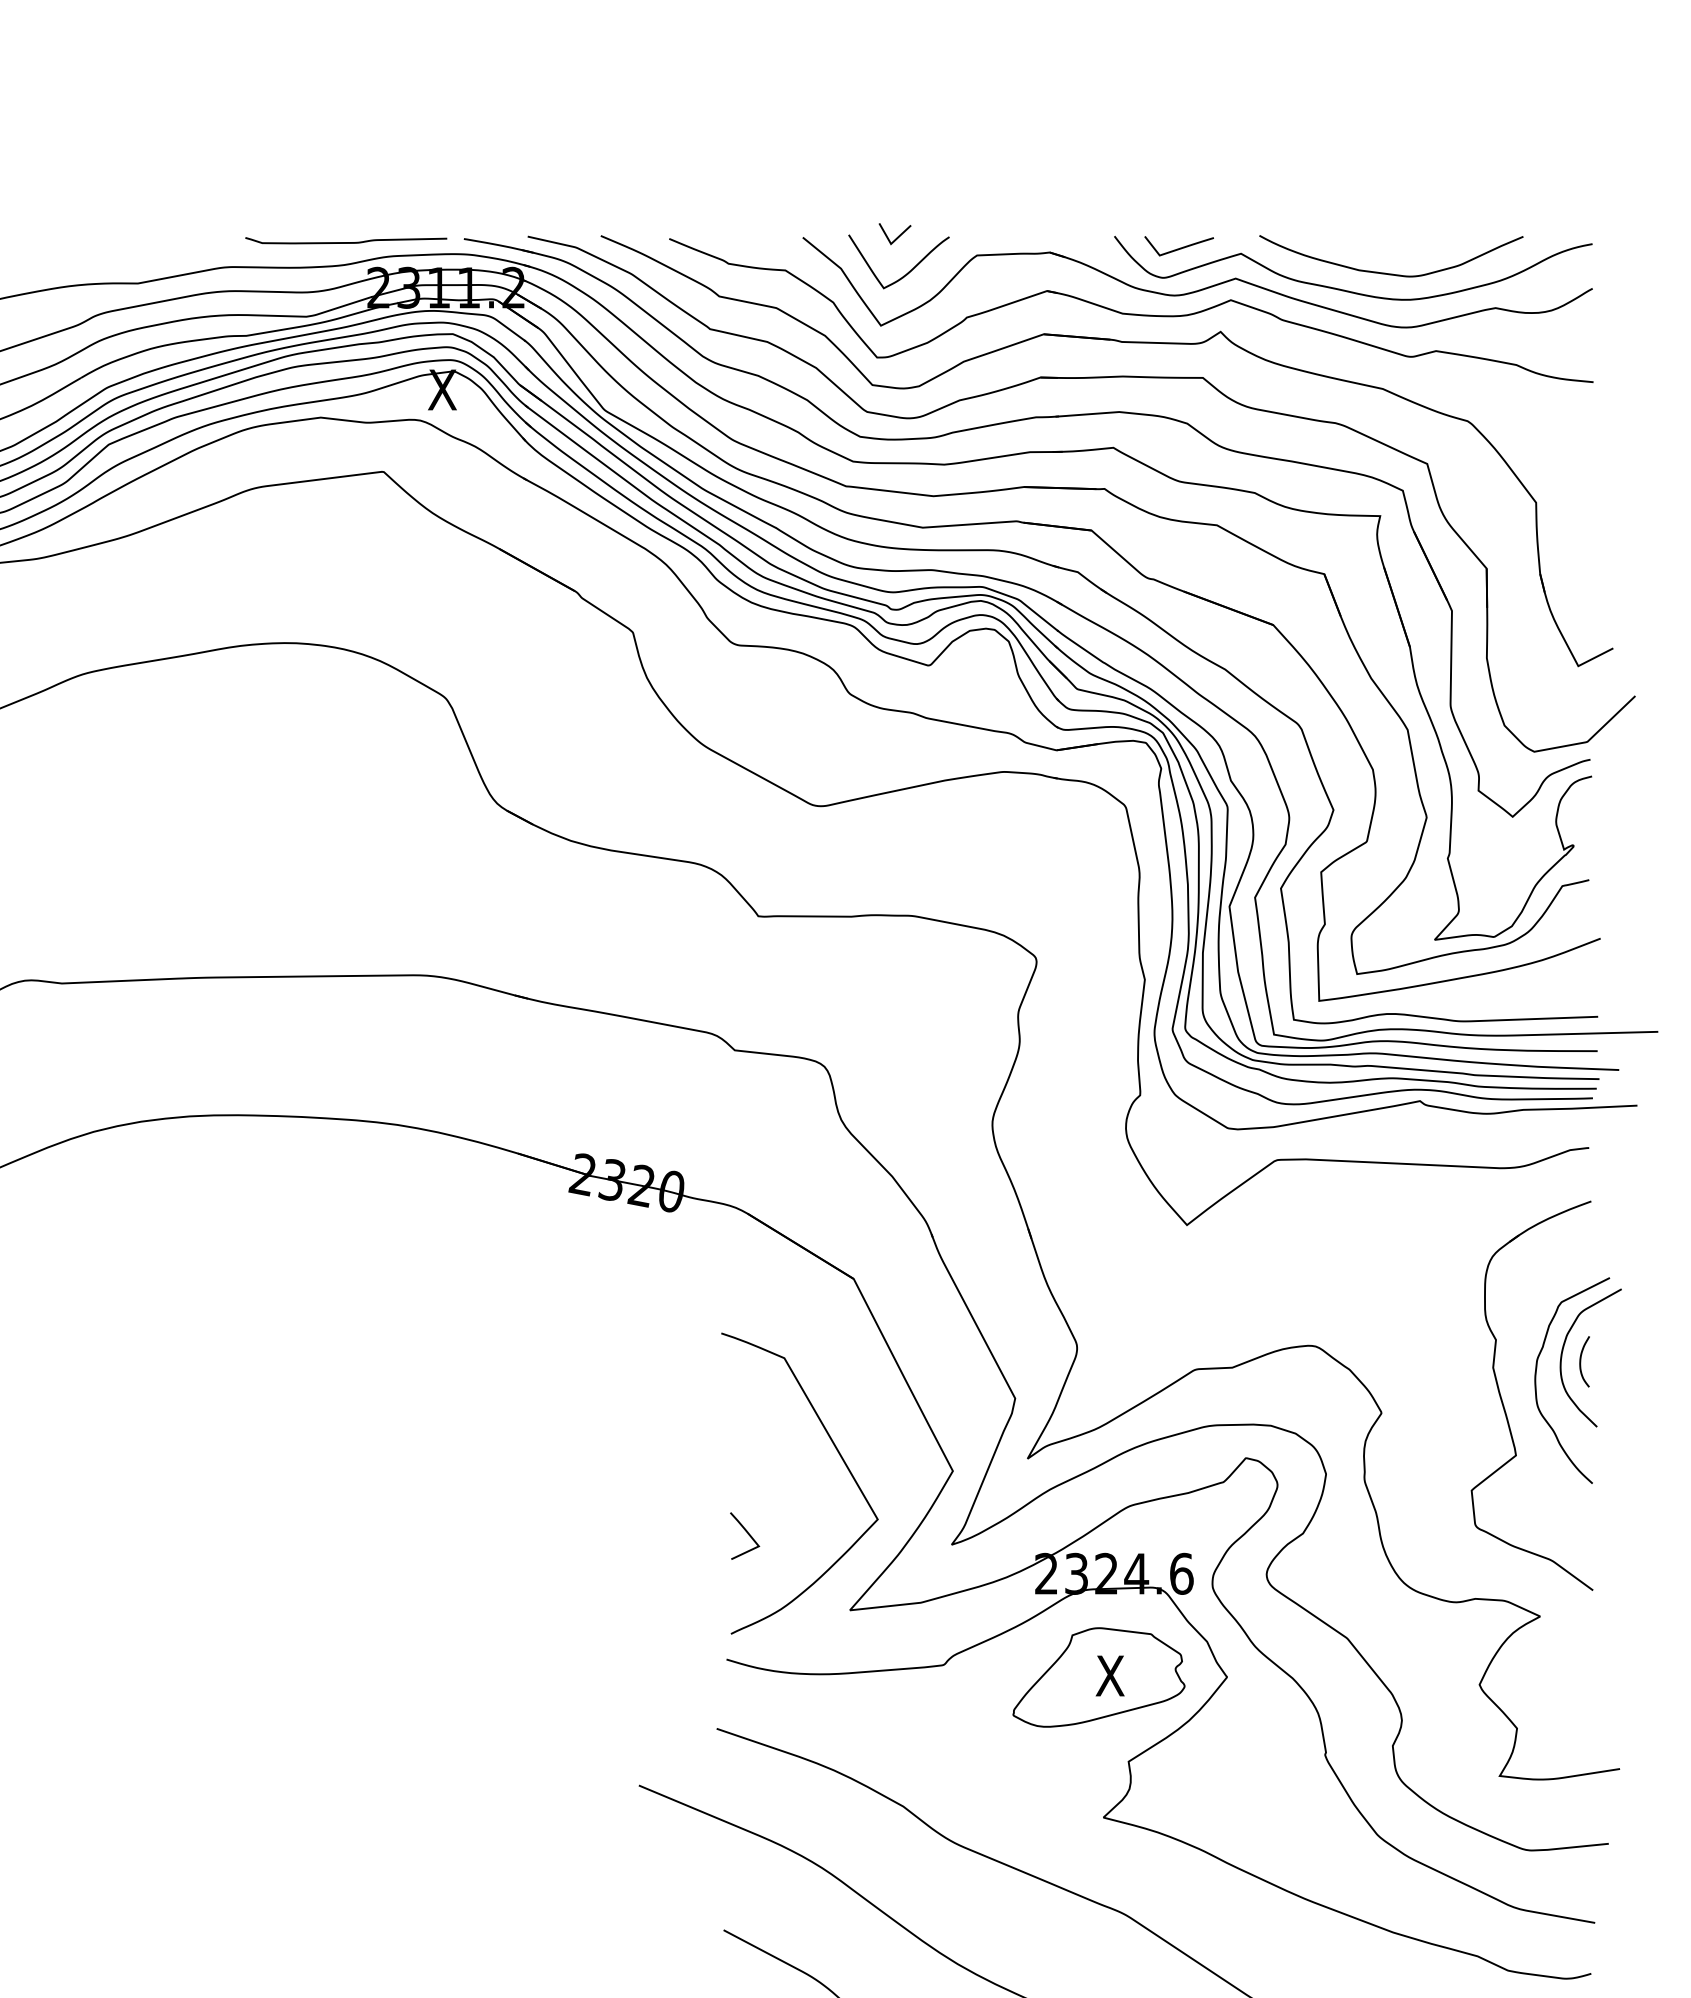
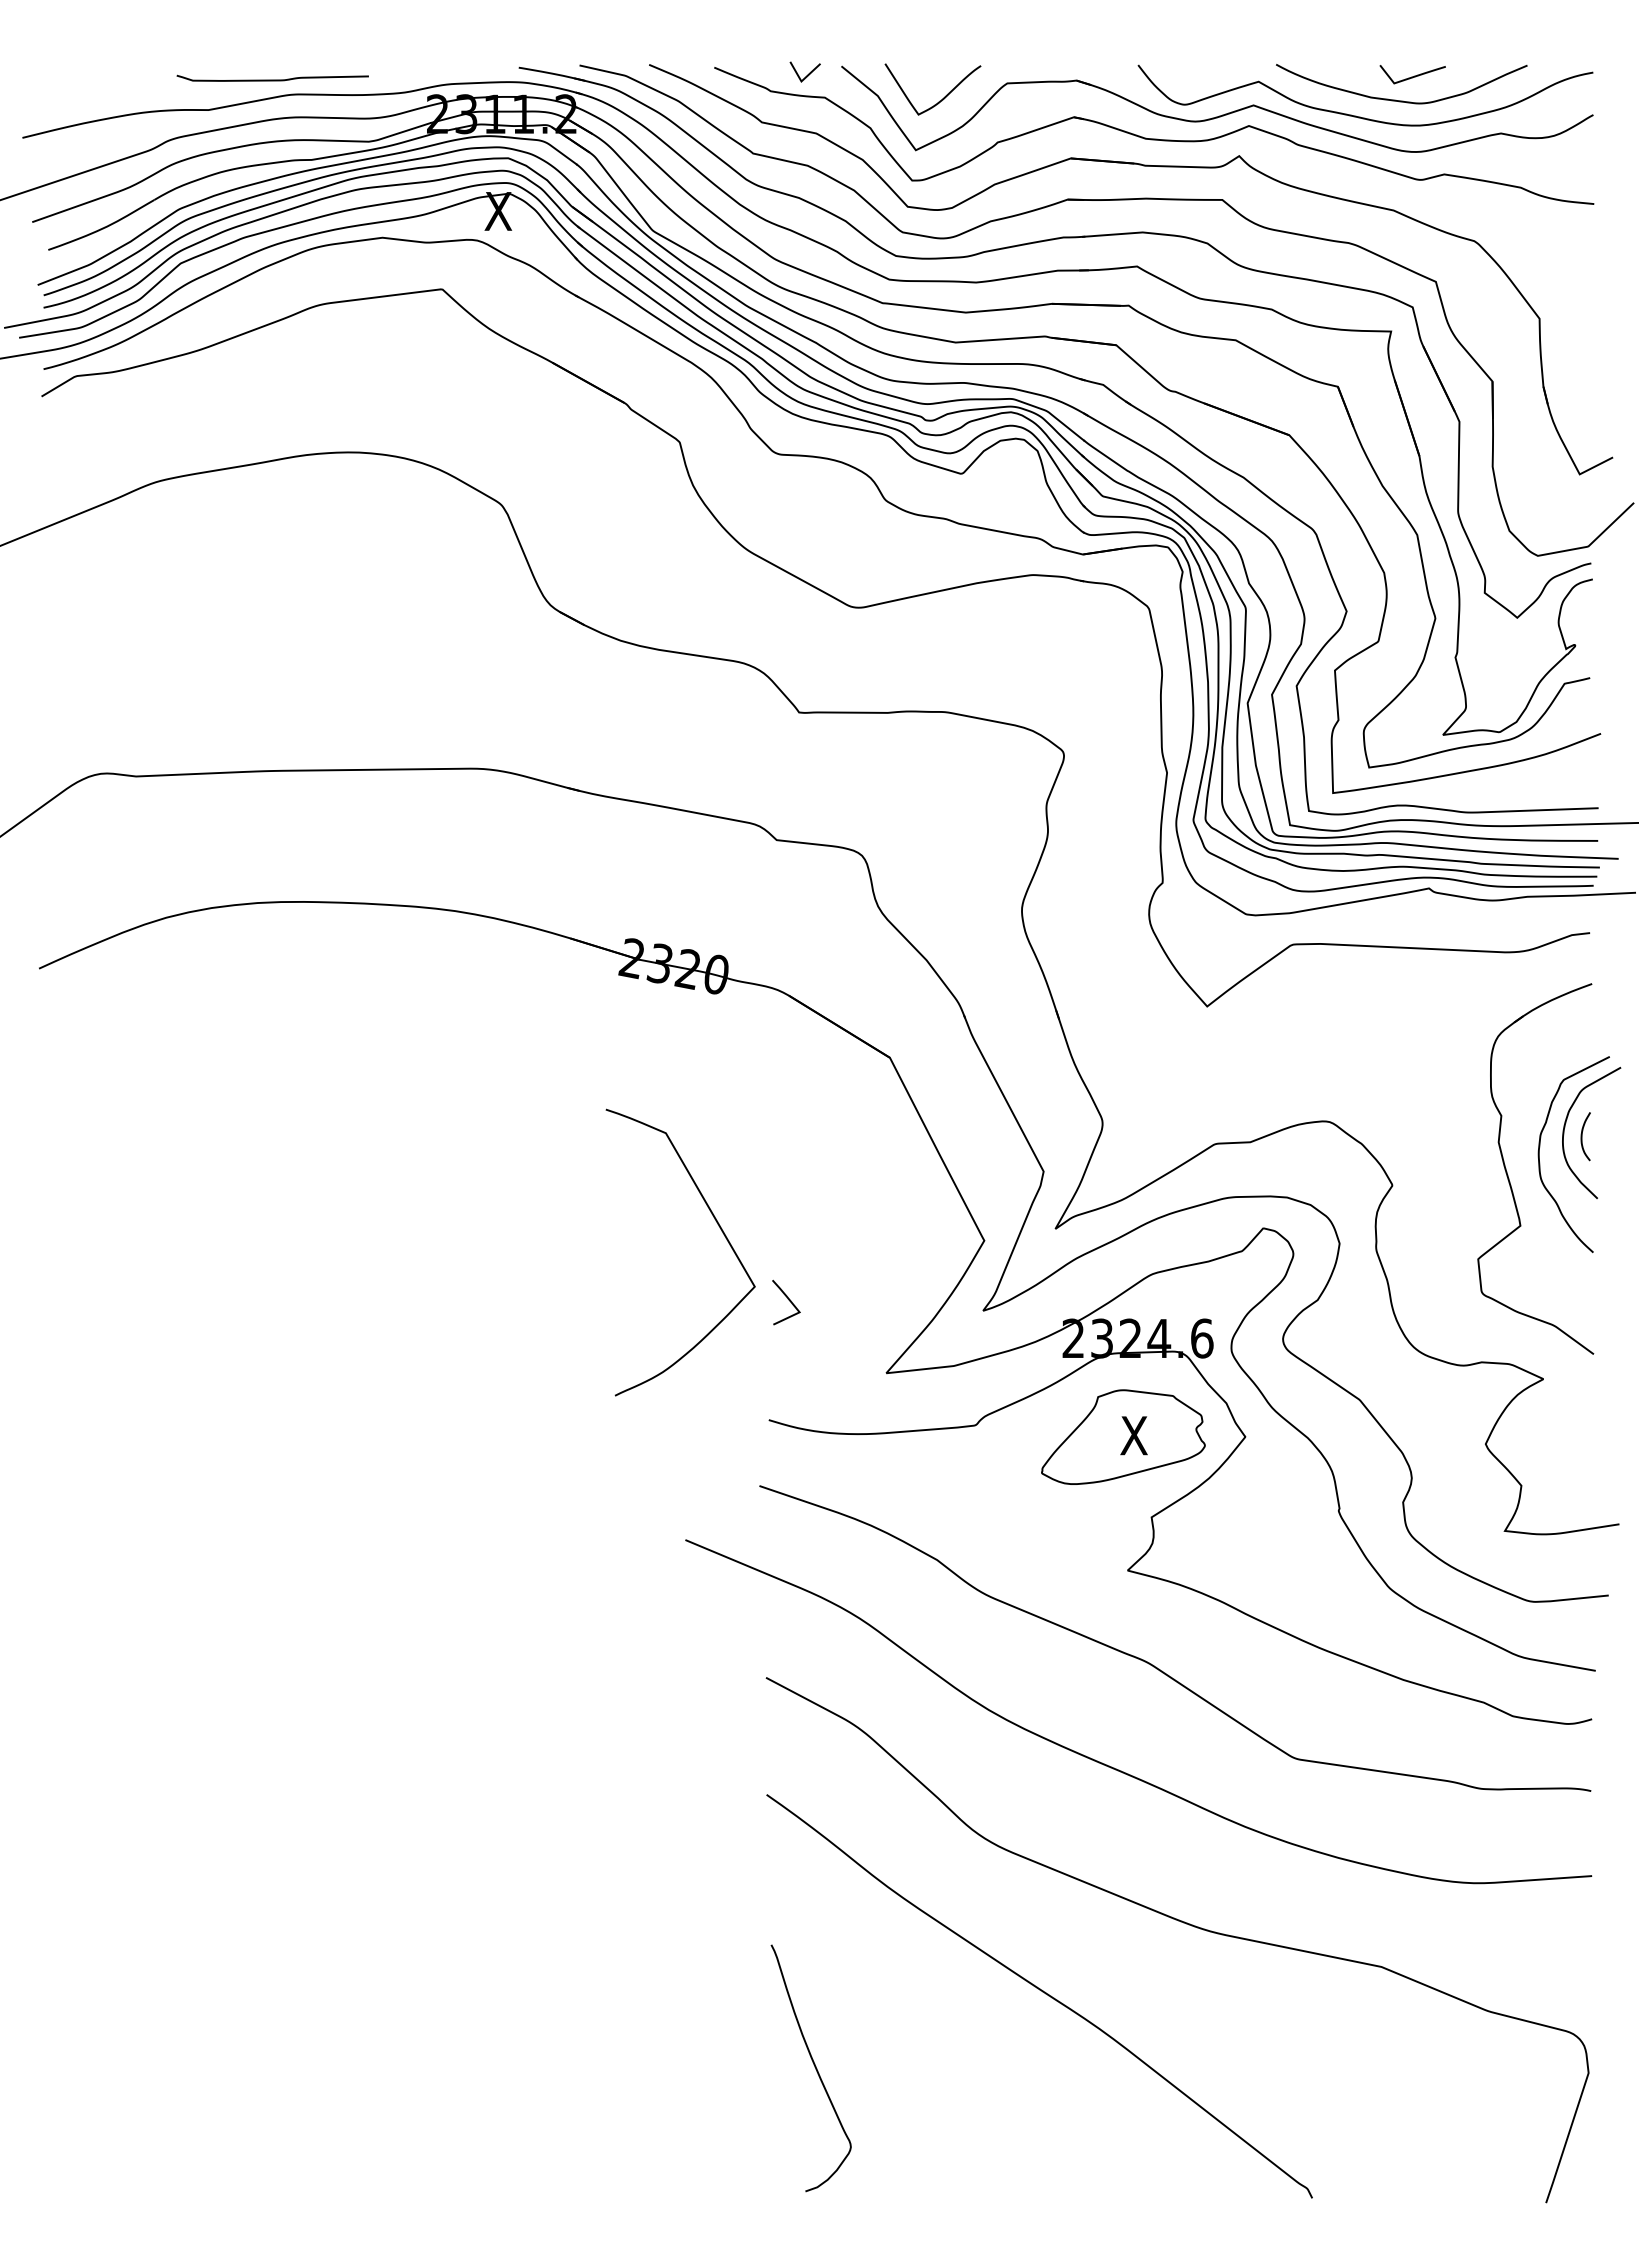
line: (897, 236) -> (807, 74), moved
curve: (345, 241) -> (272, 79), moved
curve: (1178, 248) -> (1412, 76), moved
curve: (839, 1456) -> (718, 1226), moved

